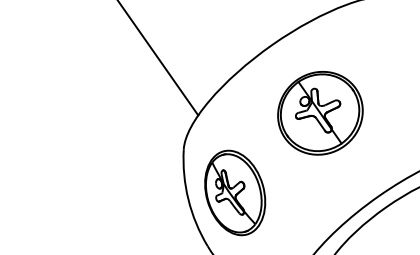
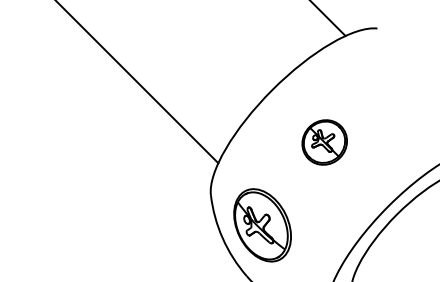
part: (320, 113) -> (324, 142), size x0.6

